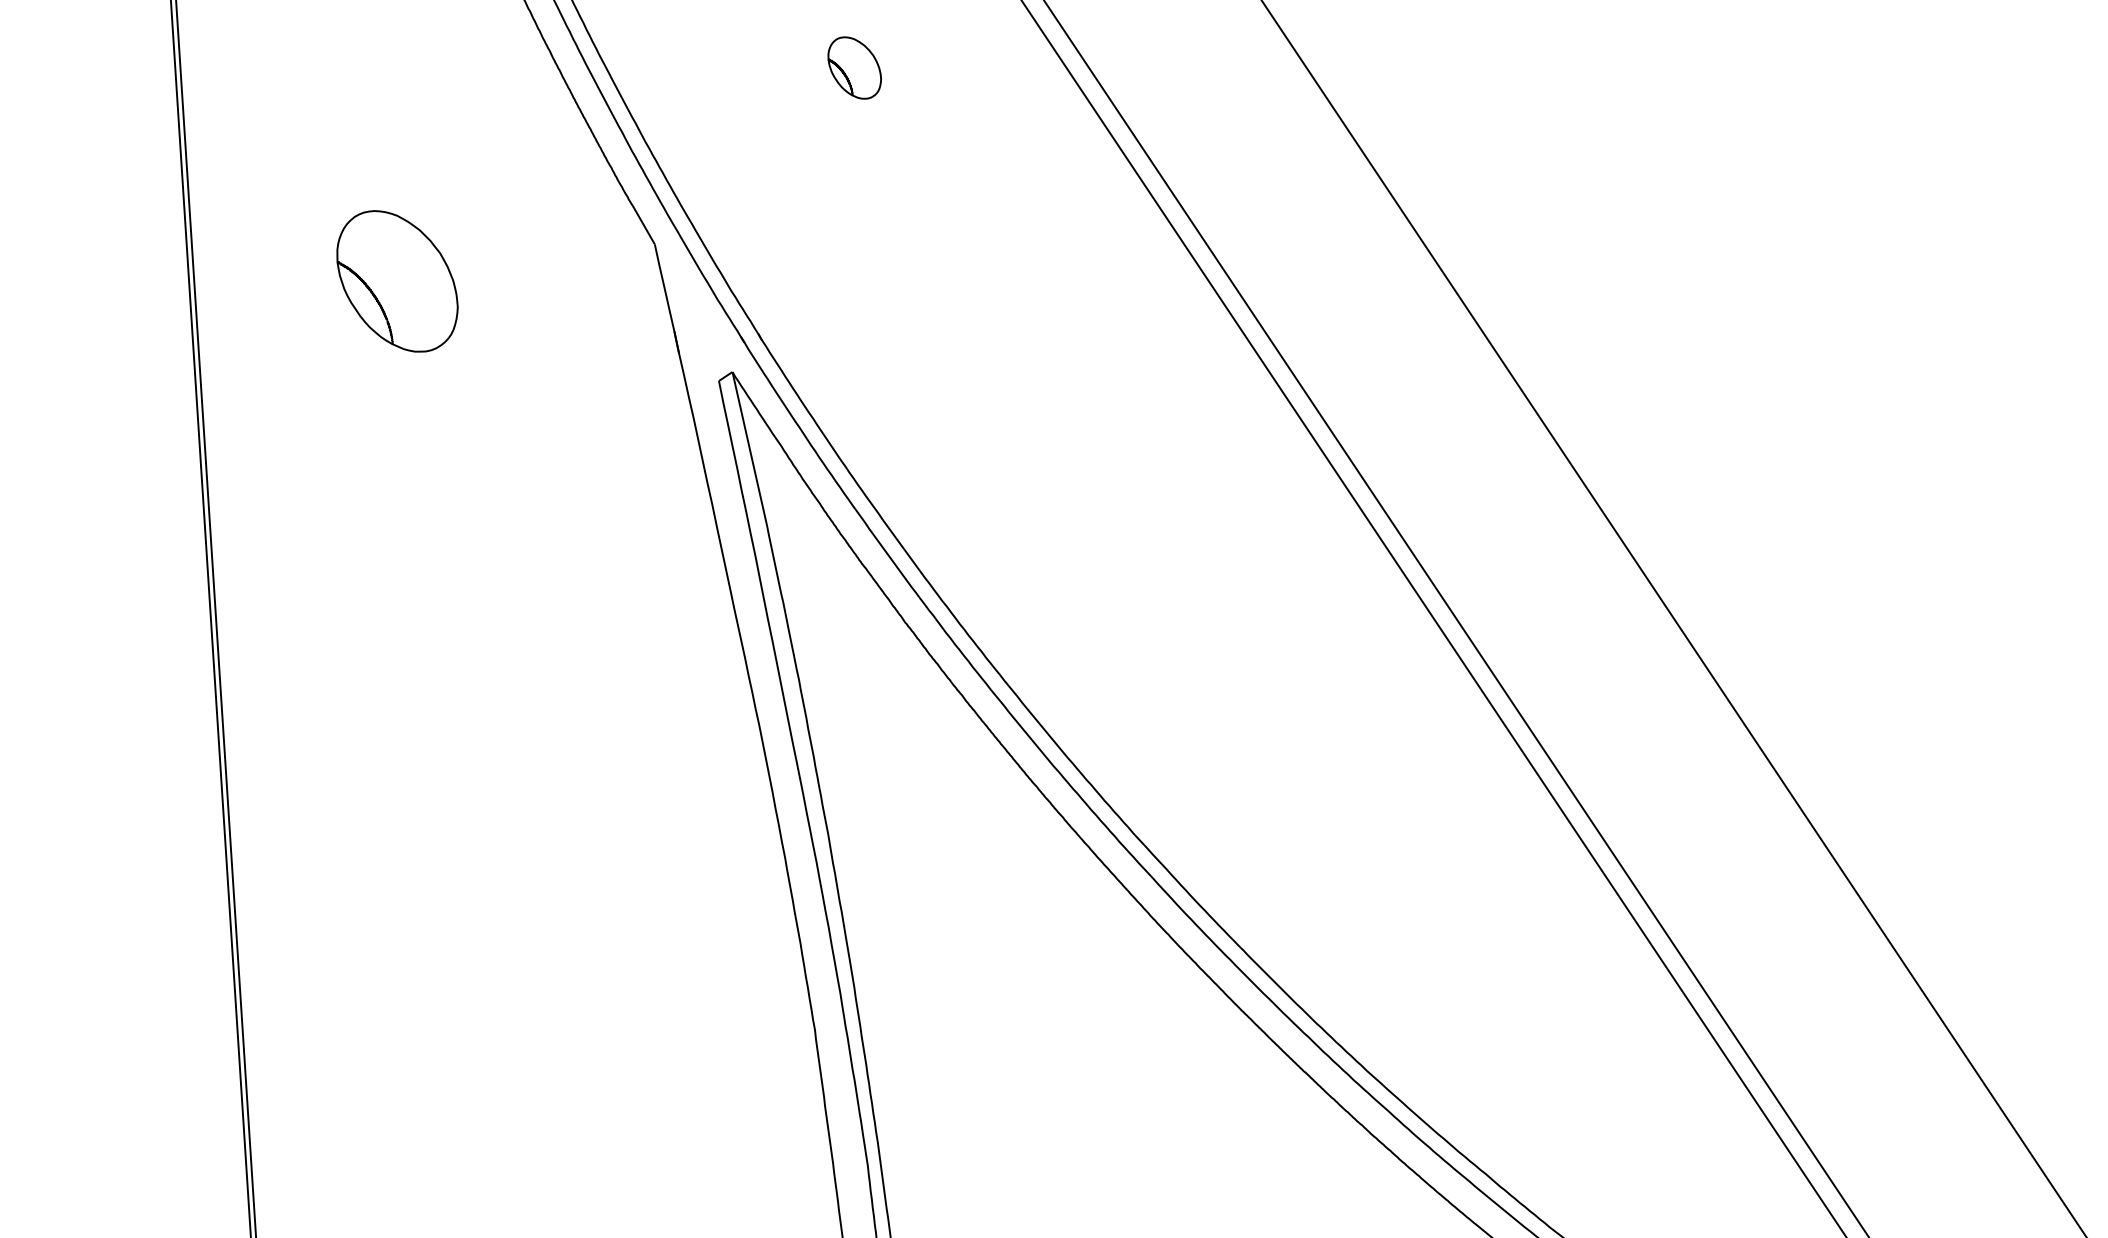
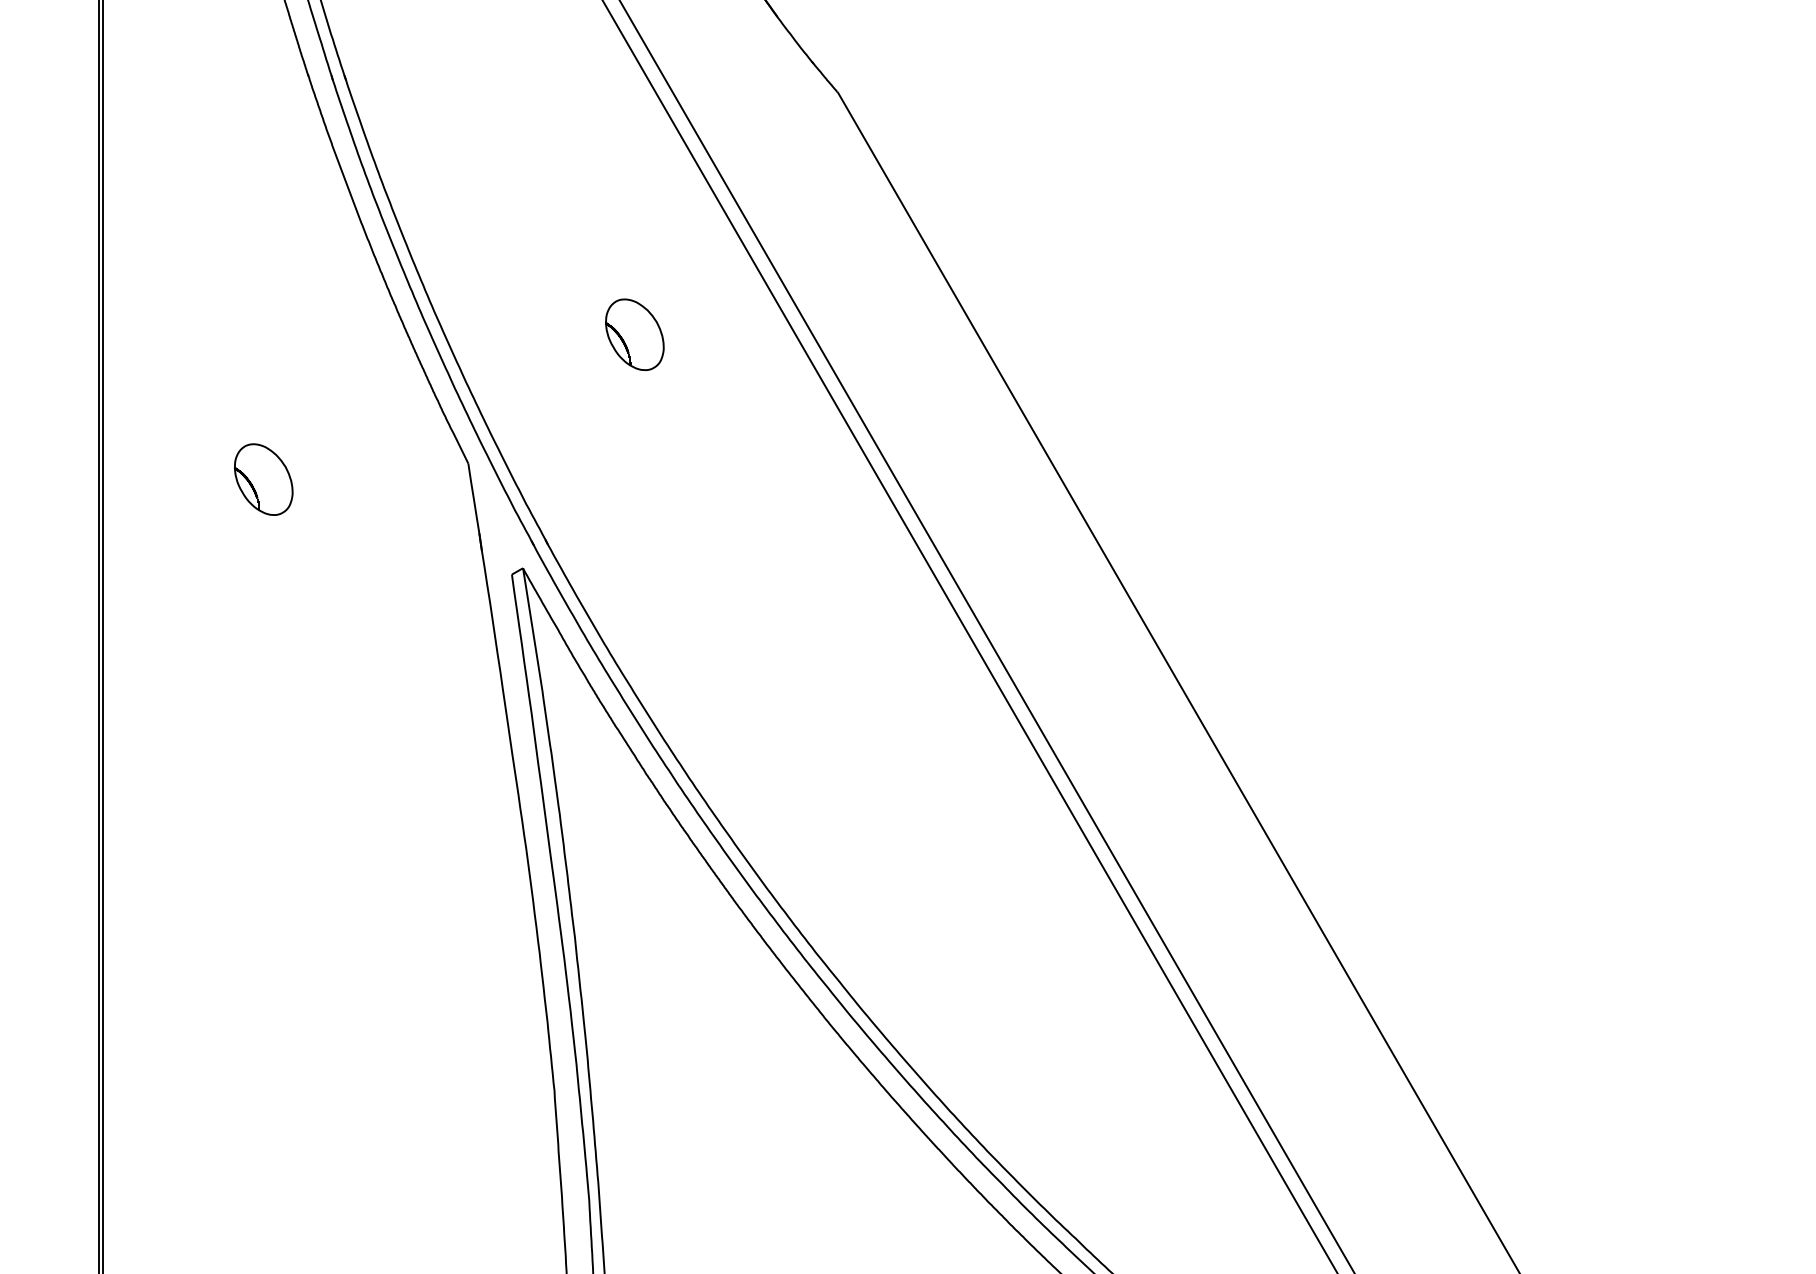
part: (854, 67) -> (634, 334), size x1.43
part: (397, 281) -> (263, 479), size x0.62

